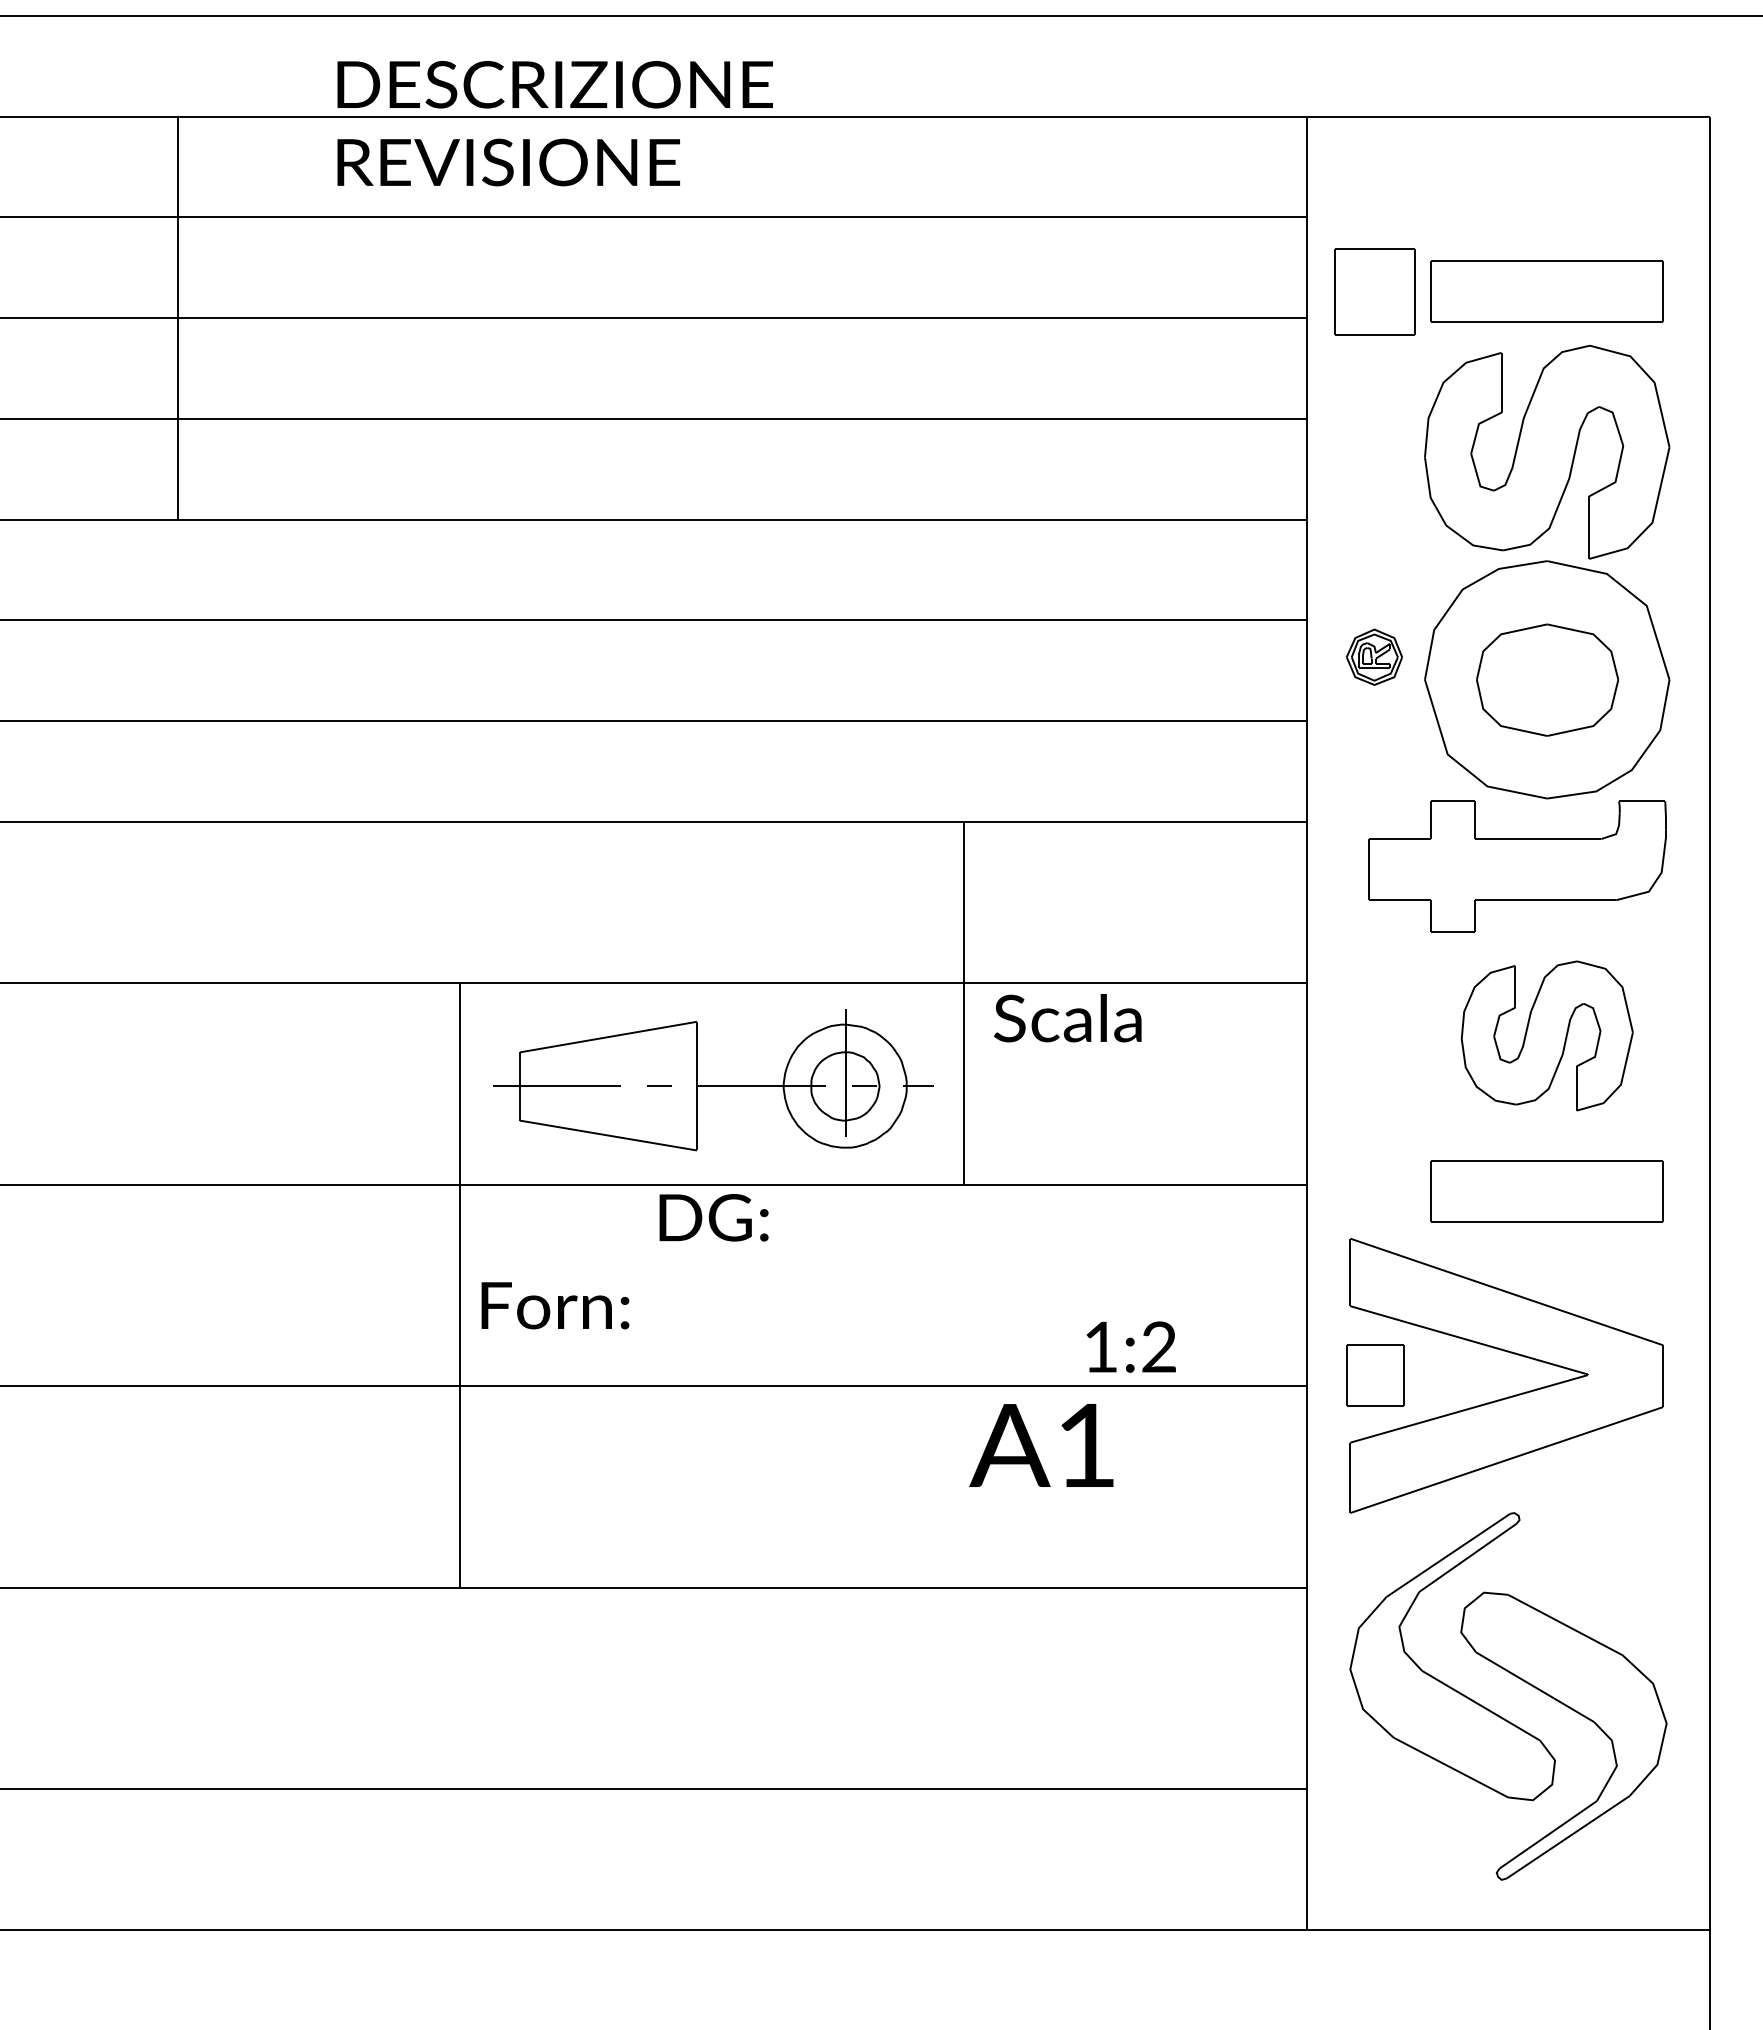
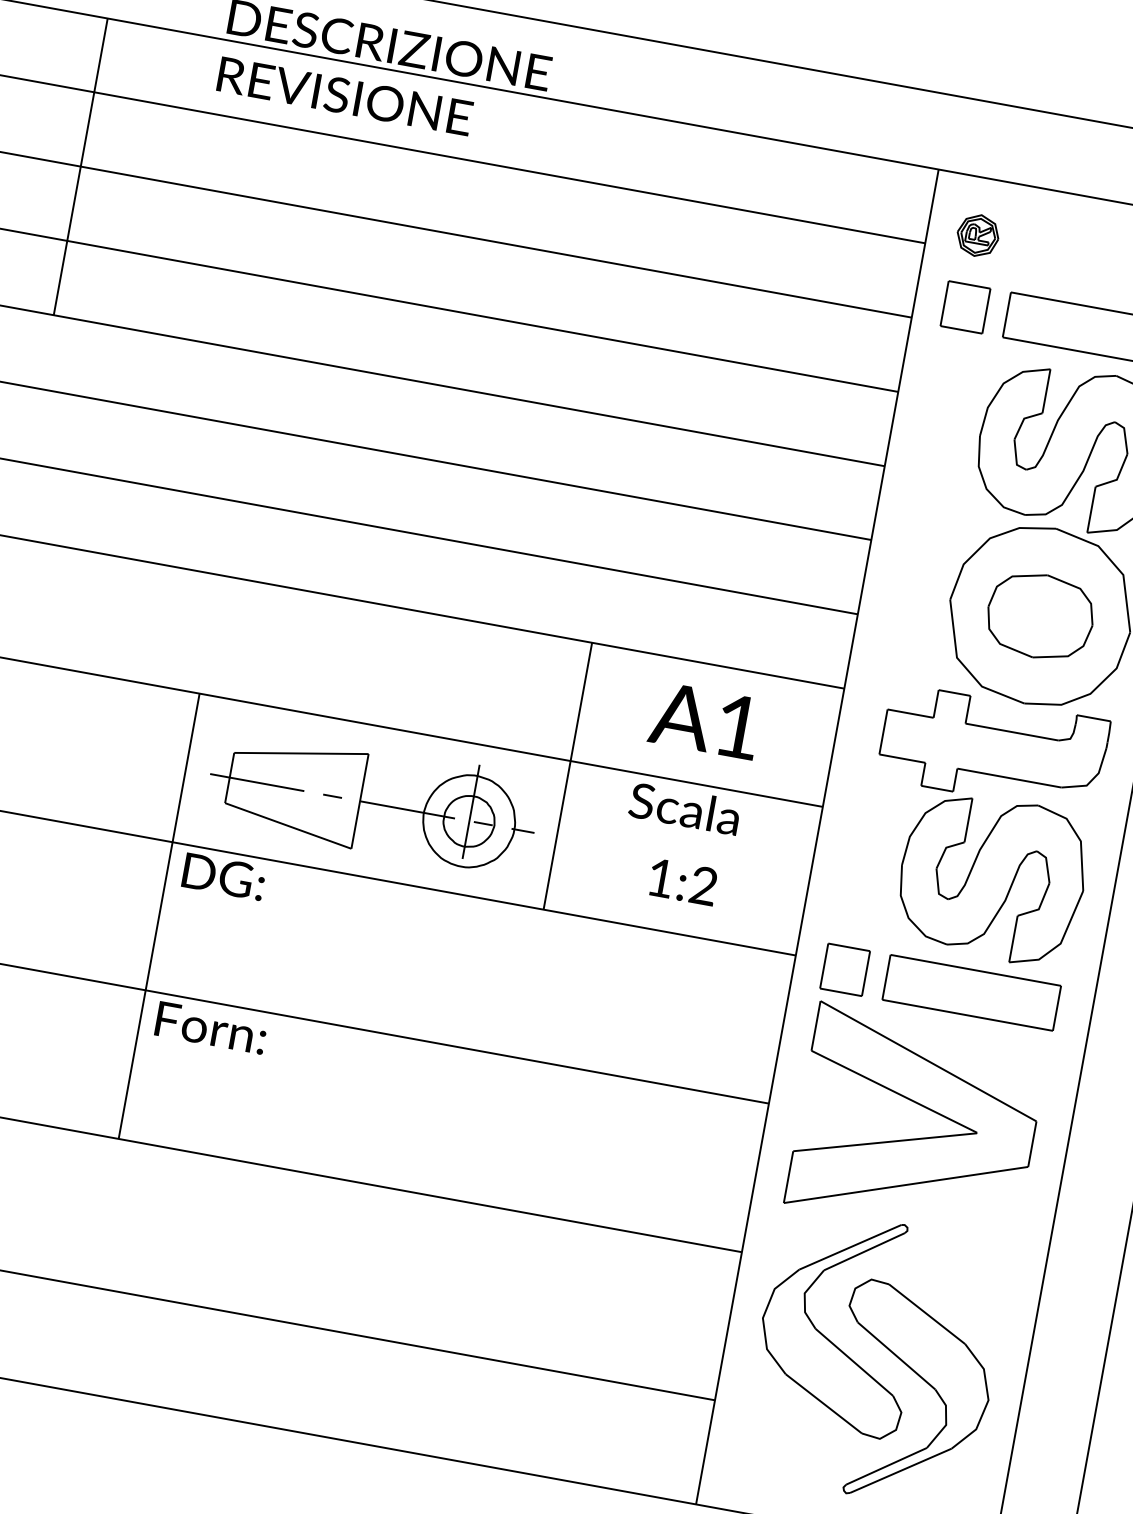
part: (1375, 291) -> (965, 307), size x0.71
part: (1374, 656) -> (978, 235), moved
text: (1067, 1018) -> (684, 808), moved
part: (1547, 1035) -> (992, 877), size x1.43
text: (713, 1217) -> (223, 876), moved
text: (555, 1305) -> (211, 1027), moved
text: (1130, 1346) -> (682, 881), moved
part: (1375, 1375) -> (845, 969), moved
text: (1041, 1445) -> (705, 720), moved

